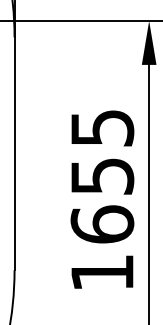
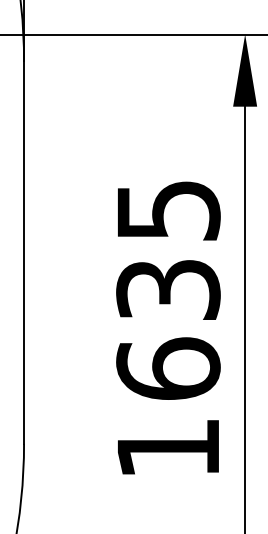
text: (101, 176) -> (166, 289), 1655 -> 1635

